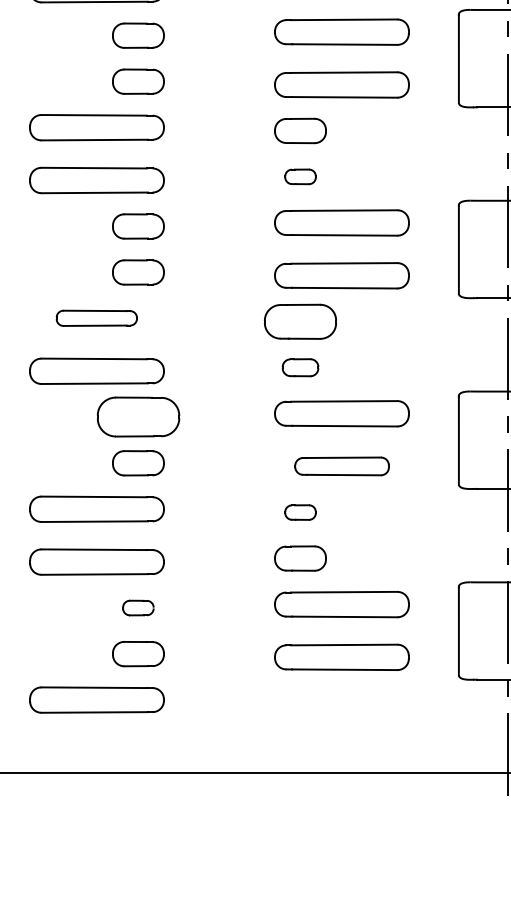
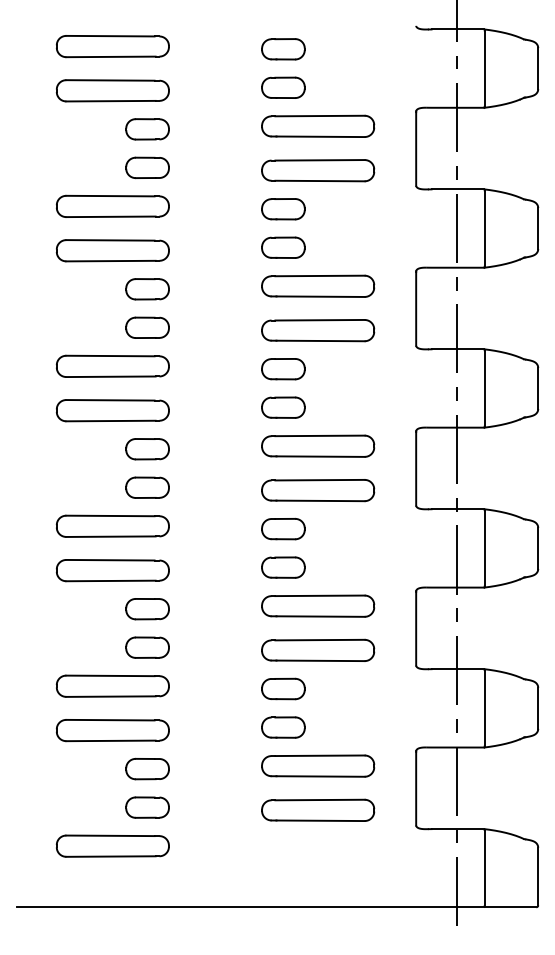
part: (300, 176) -> (283, 407), size x1.67
part: (96, 317) -> (112, 525), size x1.67
part: (300, 321) -> (283, 528), size x0.71
part: (300, 367) -> (283, 567), size x1.43
part: (138, 417) -> (147, 609), size x0.62
part: (342, 465) -> (318, 649), size x1.43
part: (300, 511) -> (283, 688), size x1.67
part: (138, 607) -> (147, 768), size x1.67

